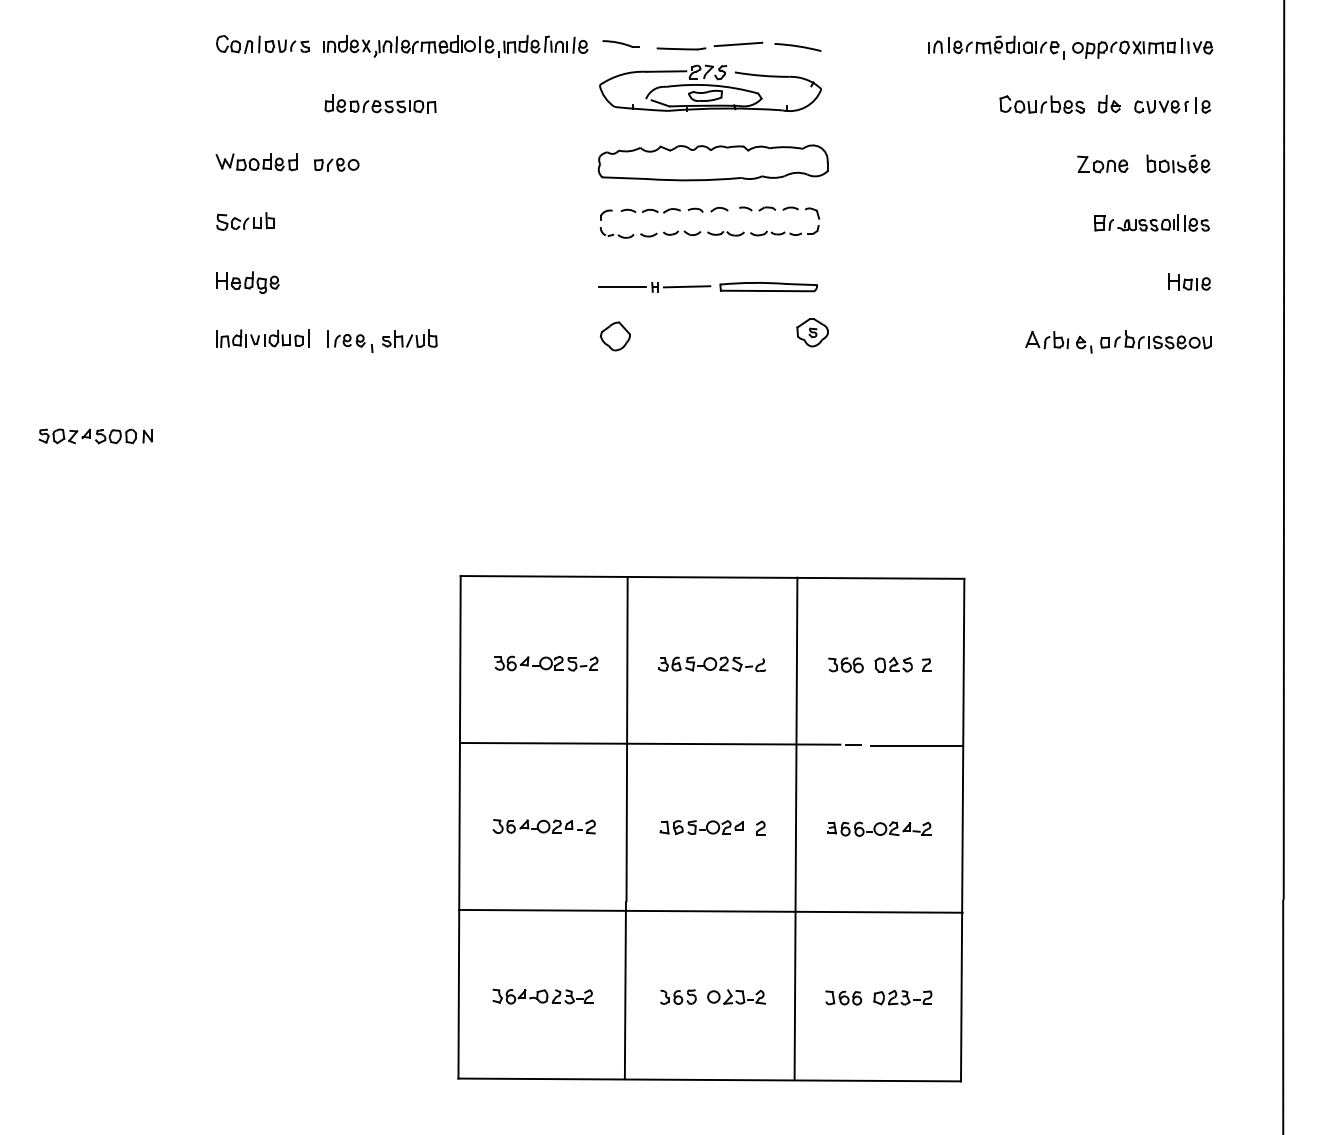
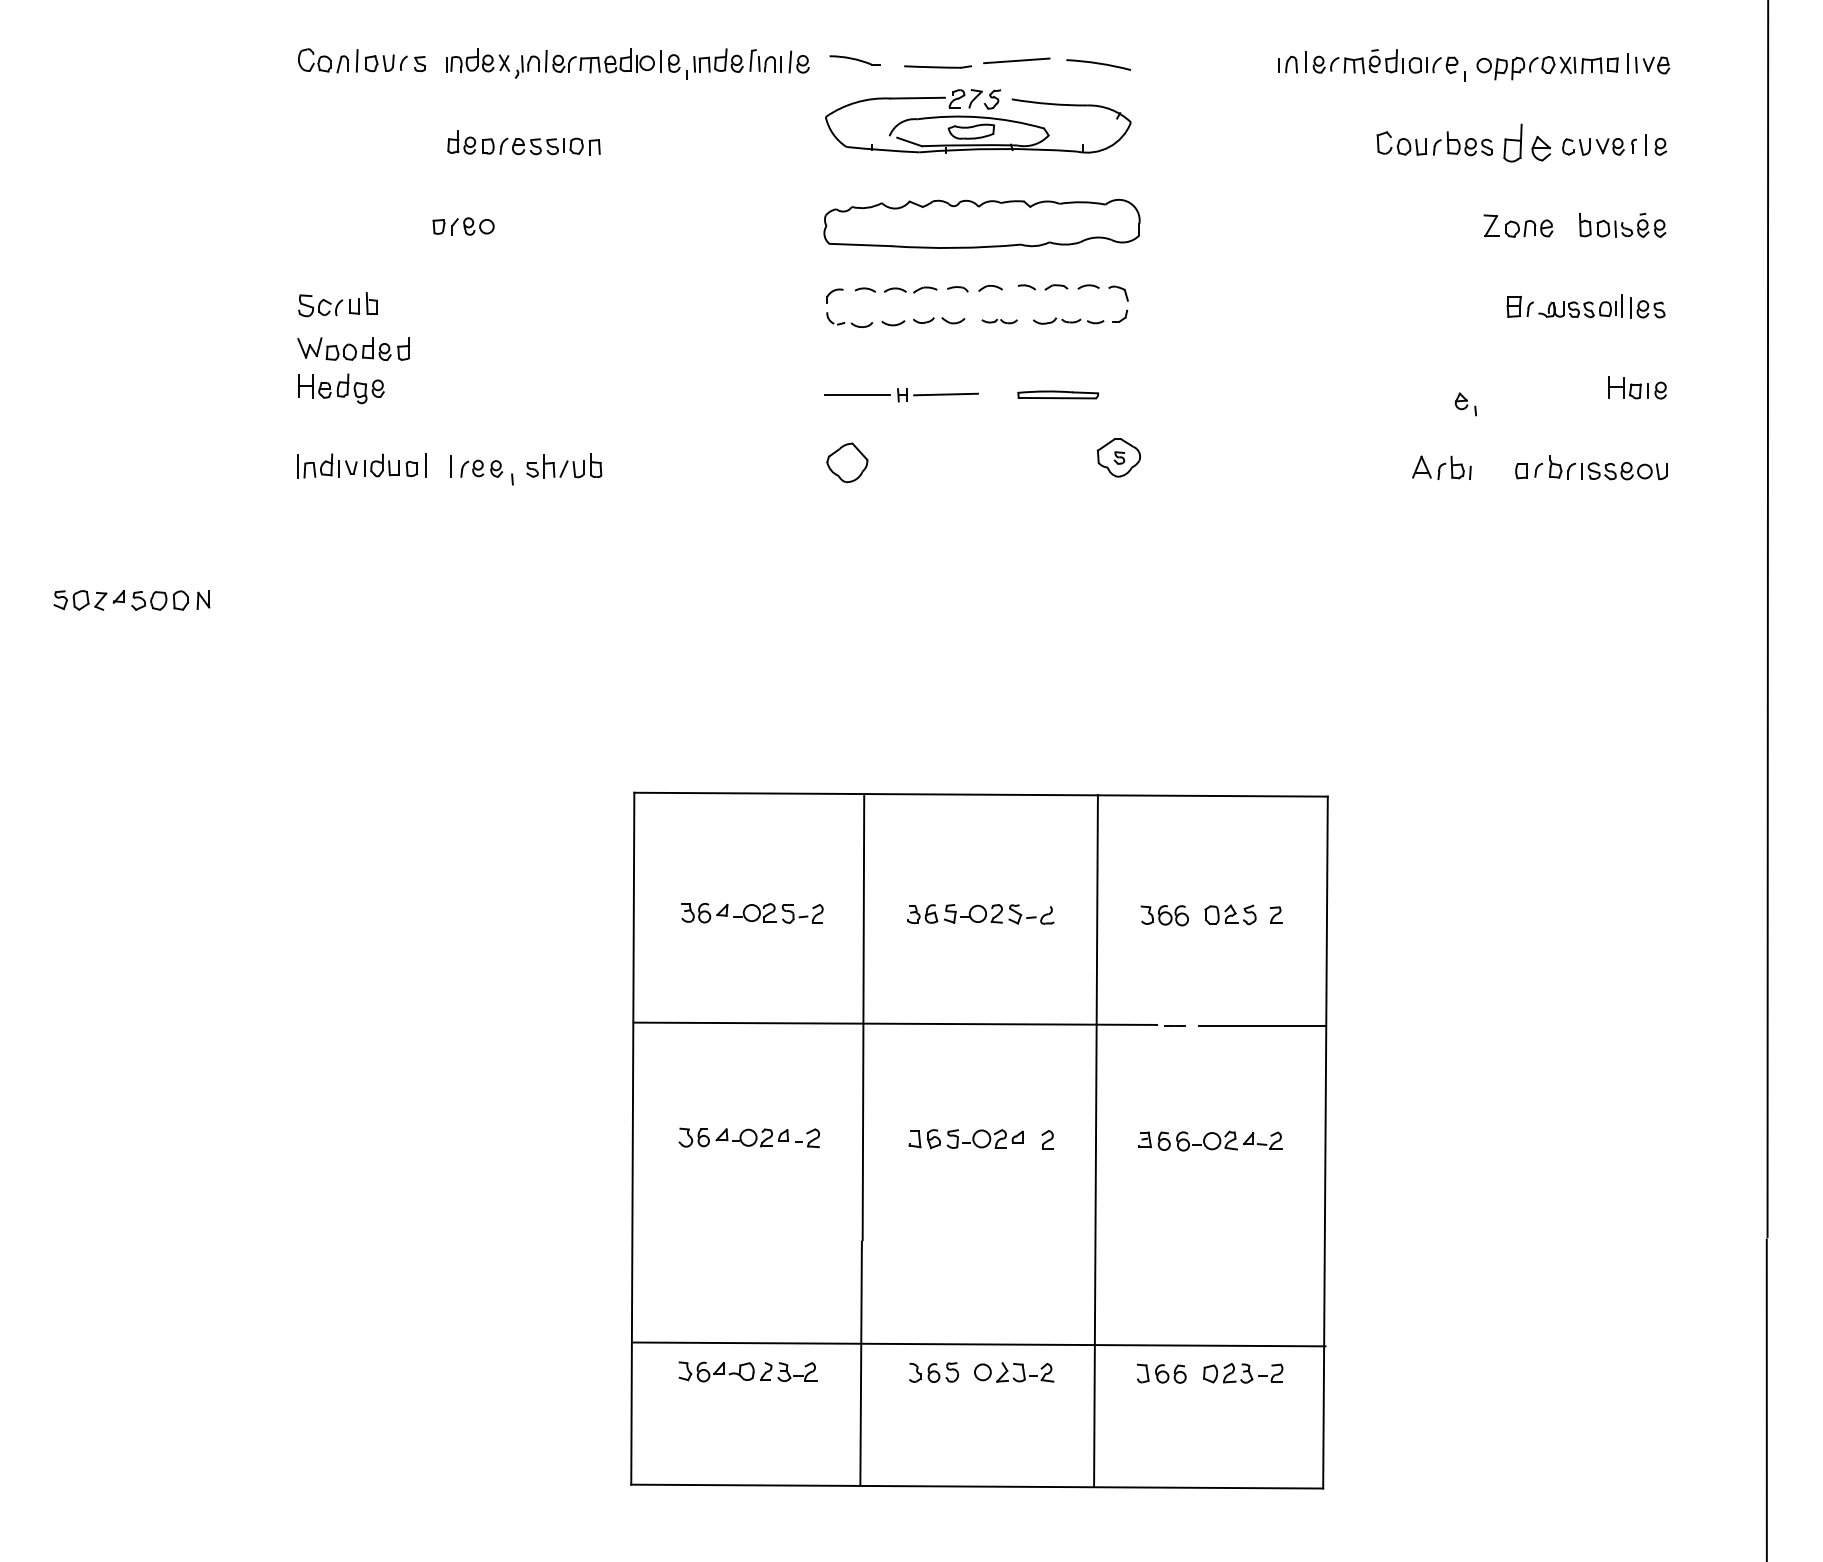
part: (1109, 103) -> (1527, 142), size x1.6
part: (256, 161) -> (353, 348), moved
part: (725, 233) -> (999, 321), size x0.7
part: (768, 286) -> (1057, 394), size x0.6
part: (1083, 344) -> (1465, 404), moved
line: (710, 911) -> (978, 1344), moved

